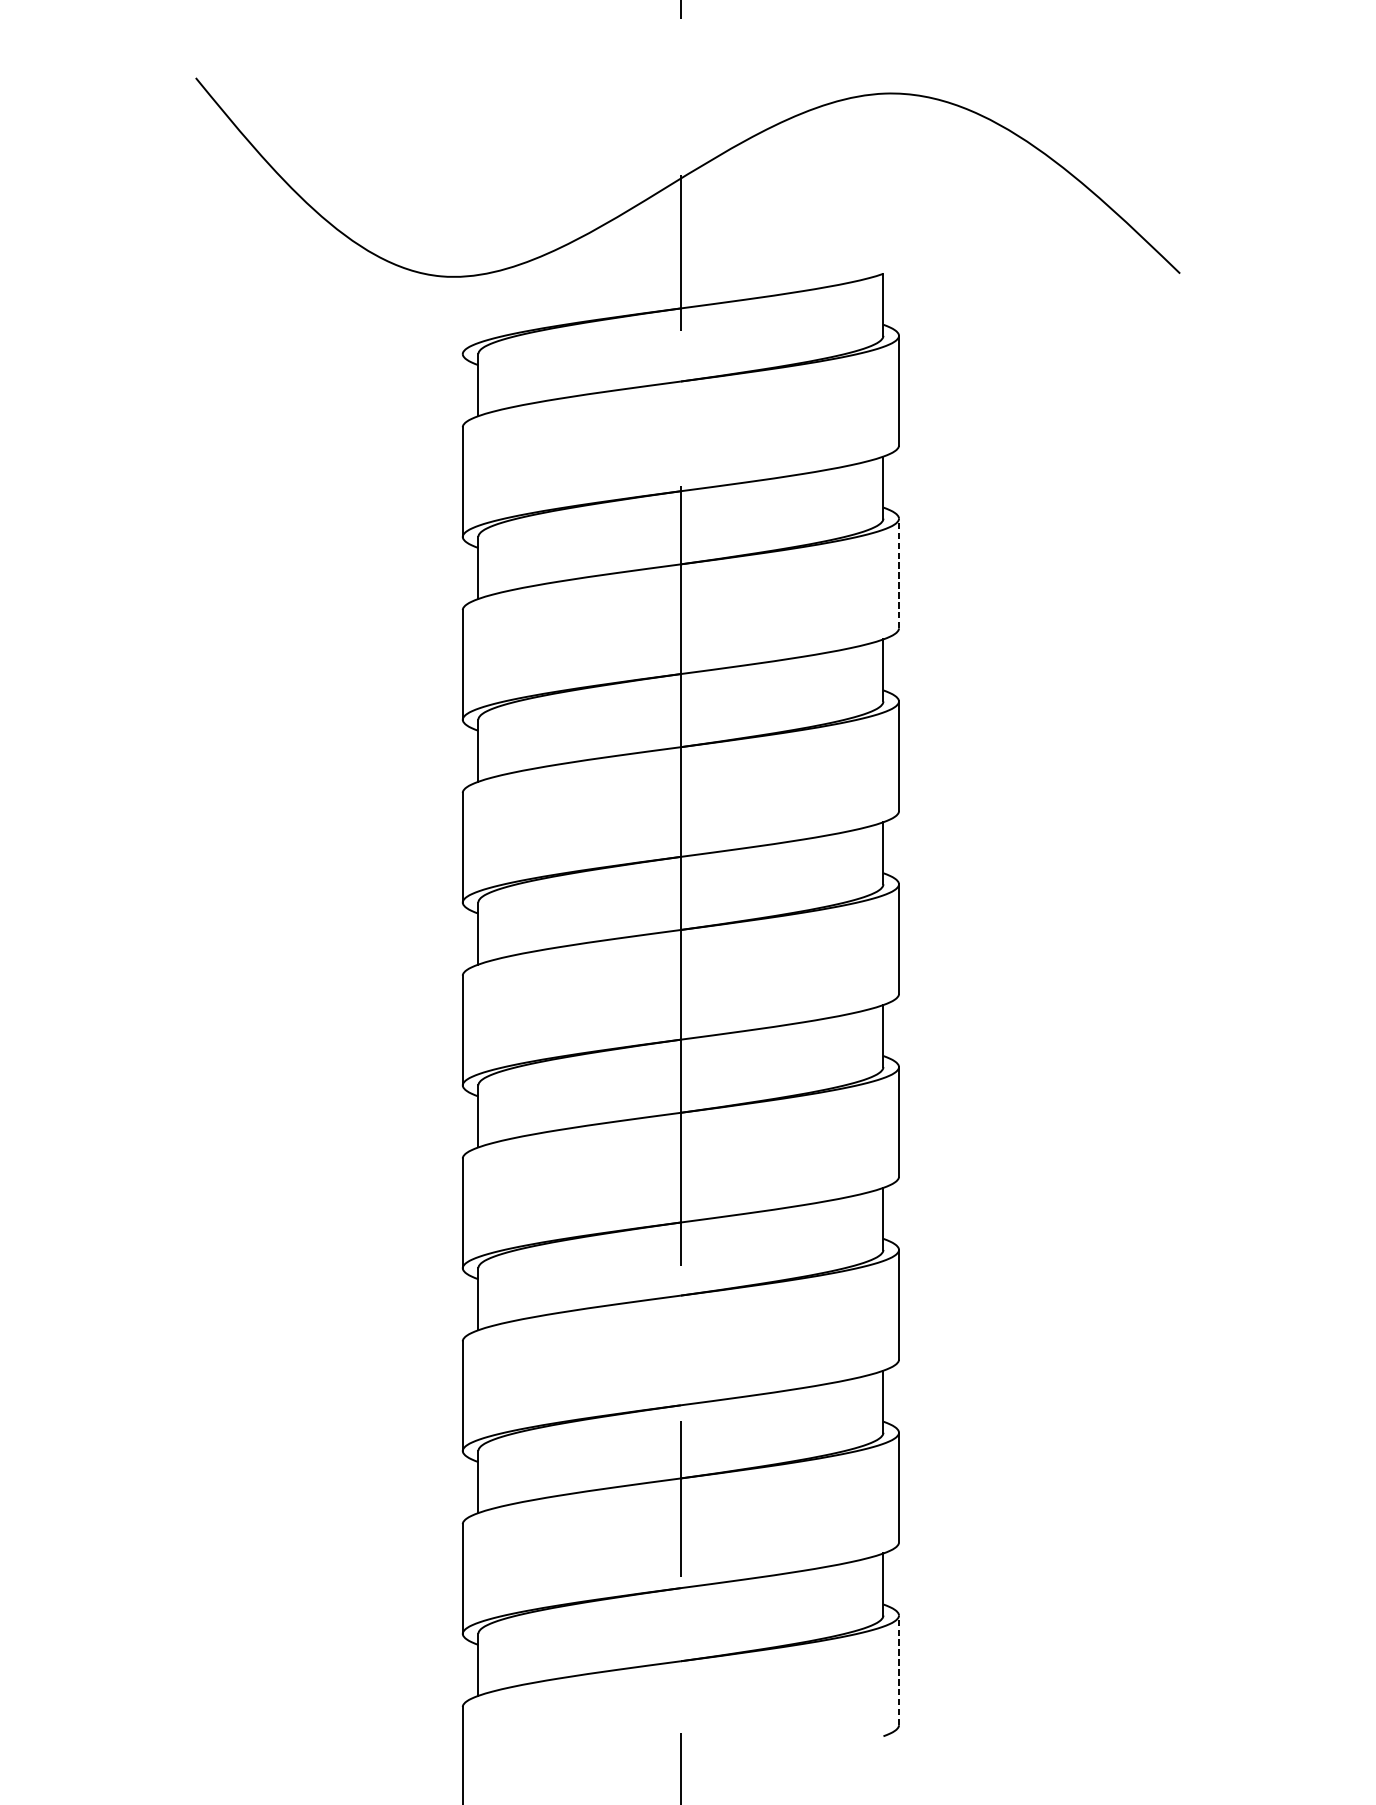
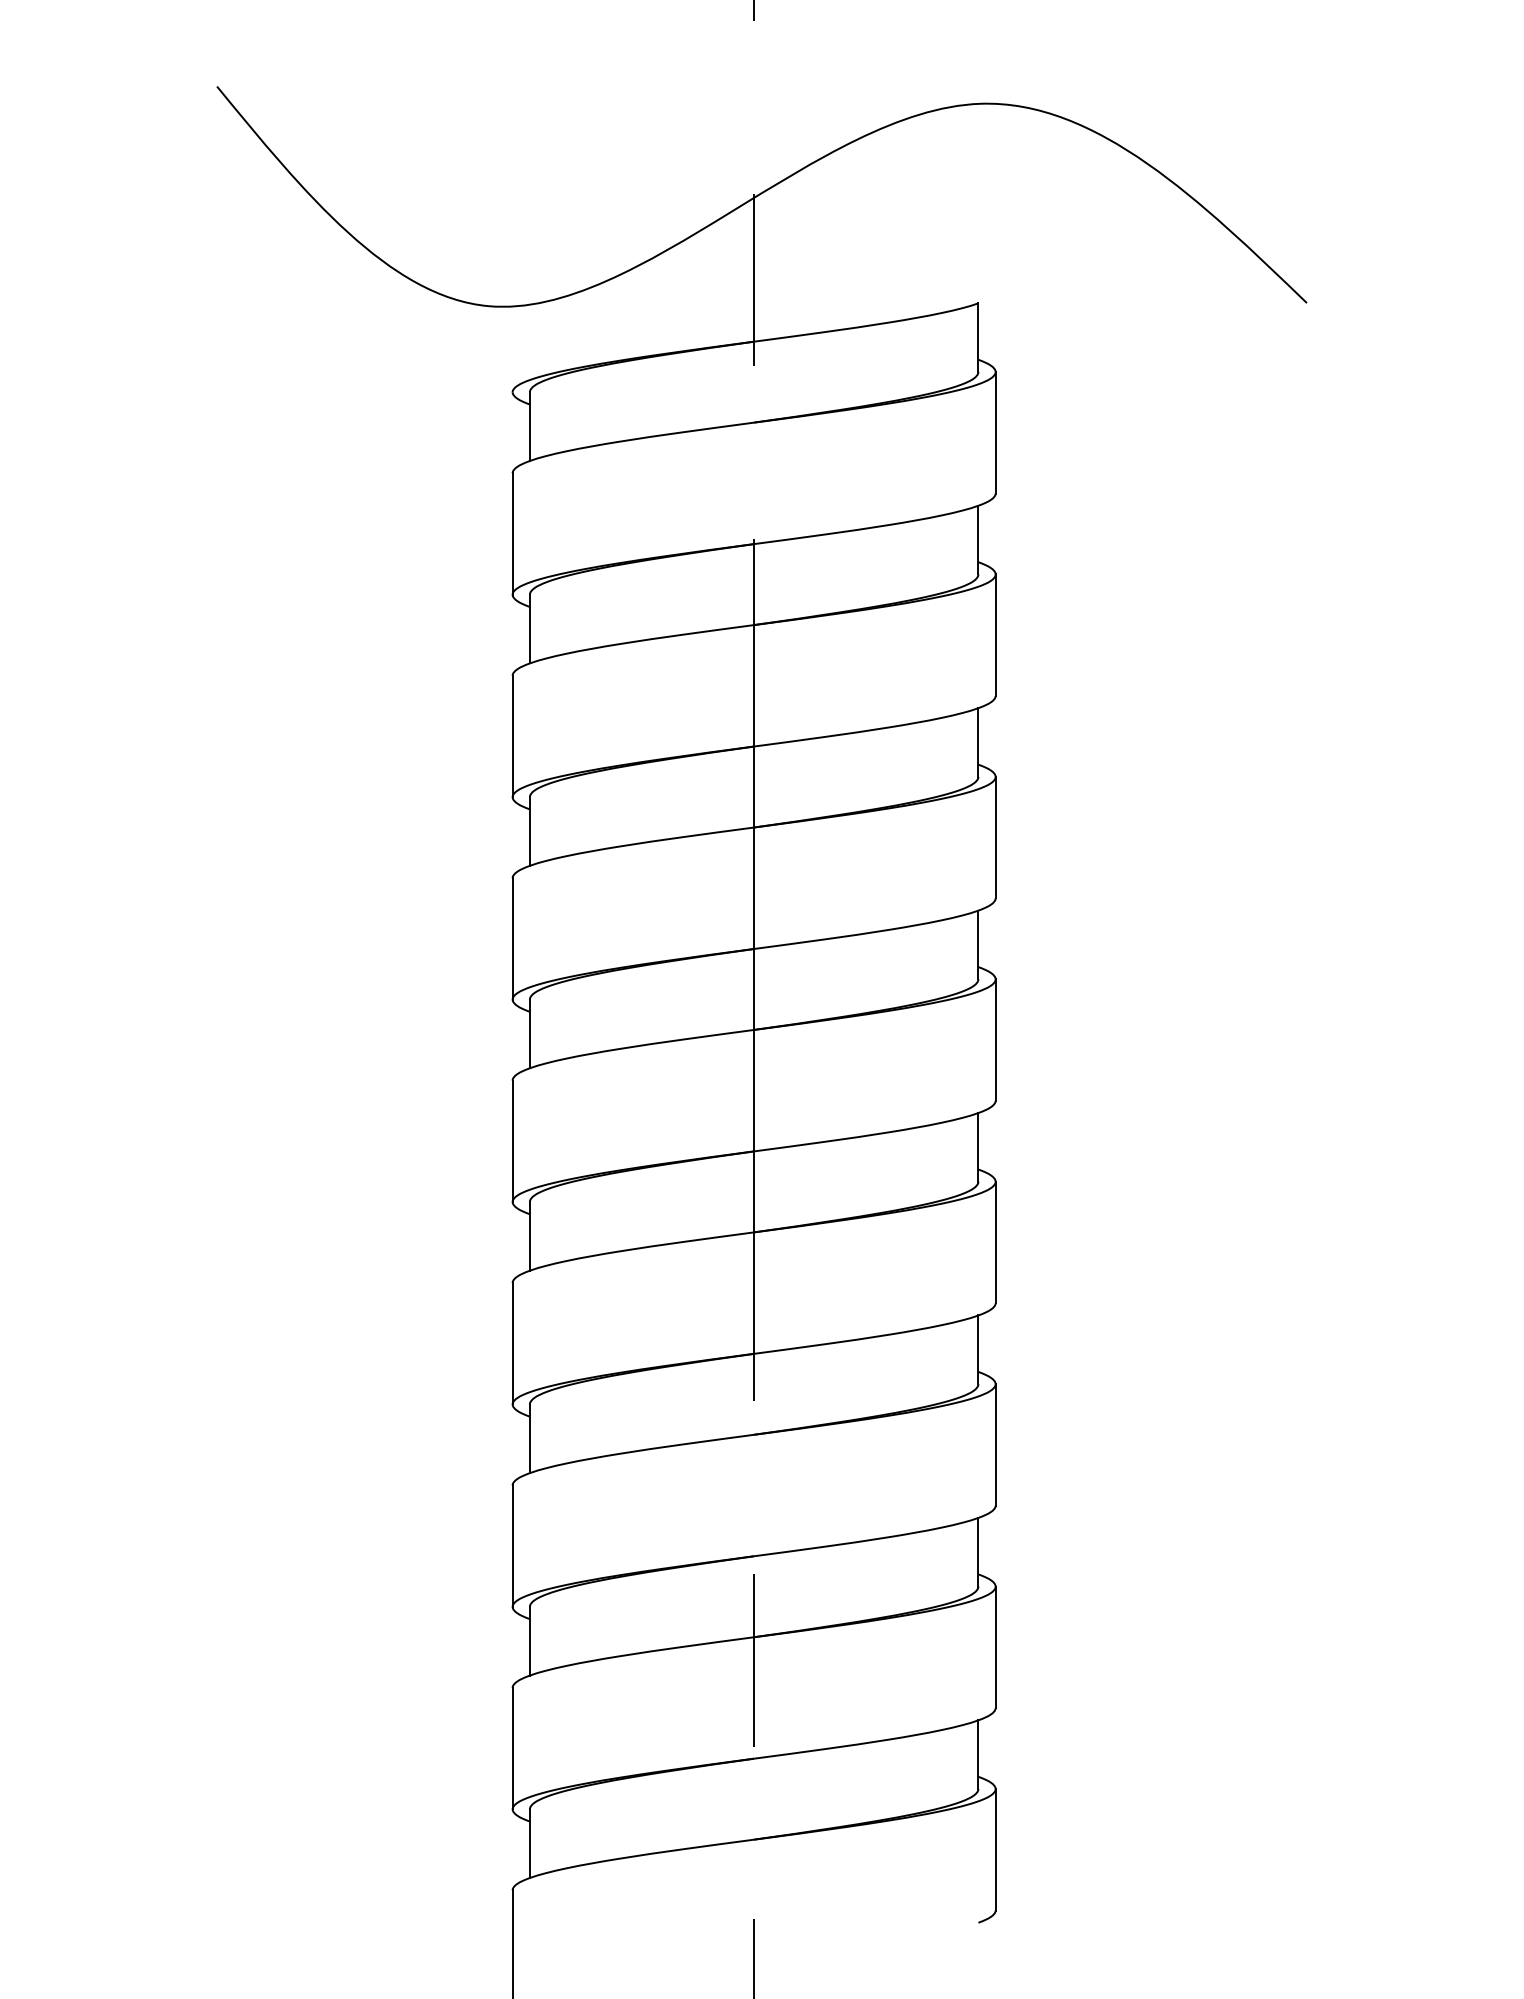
line: (898, 573) -> (995, 635), dashed -> solid
line: (898, 1670) -> (995, 1849), dashed -> solid

